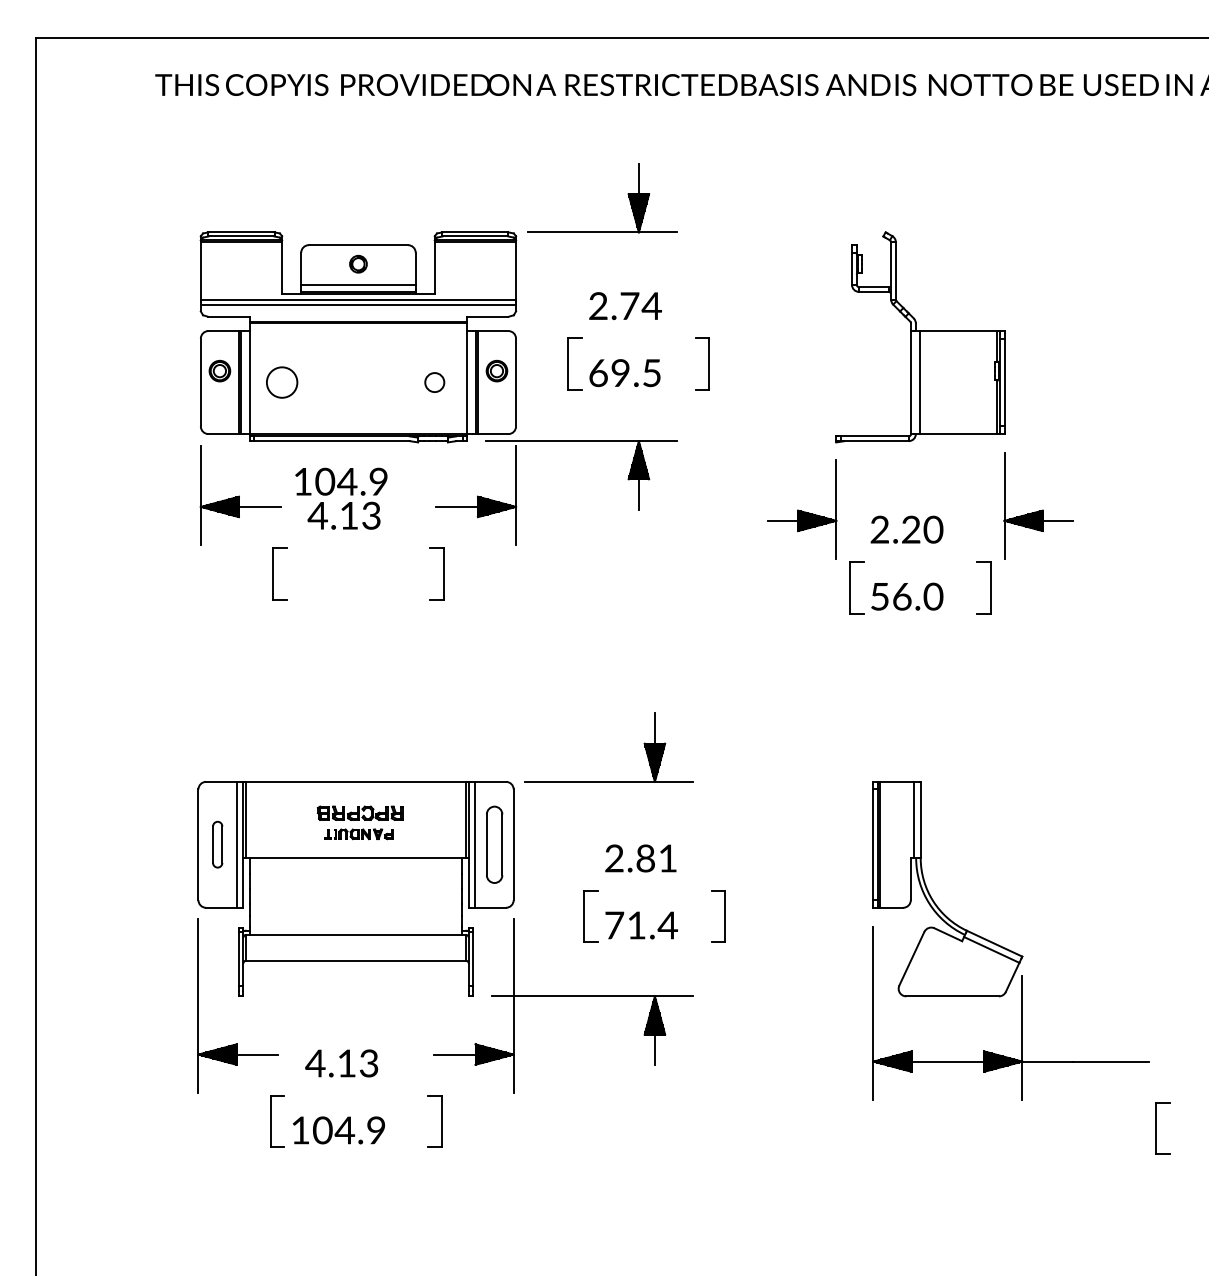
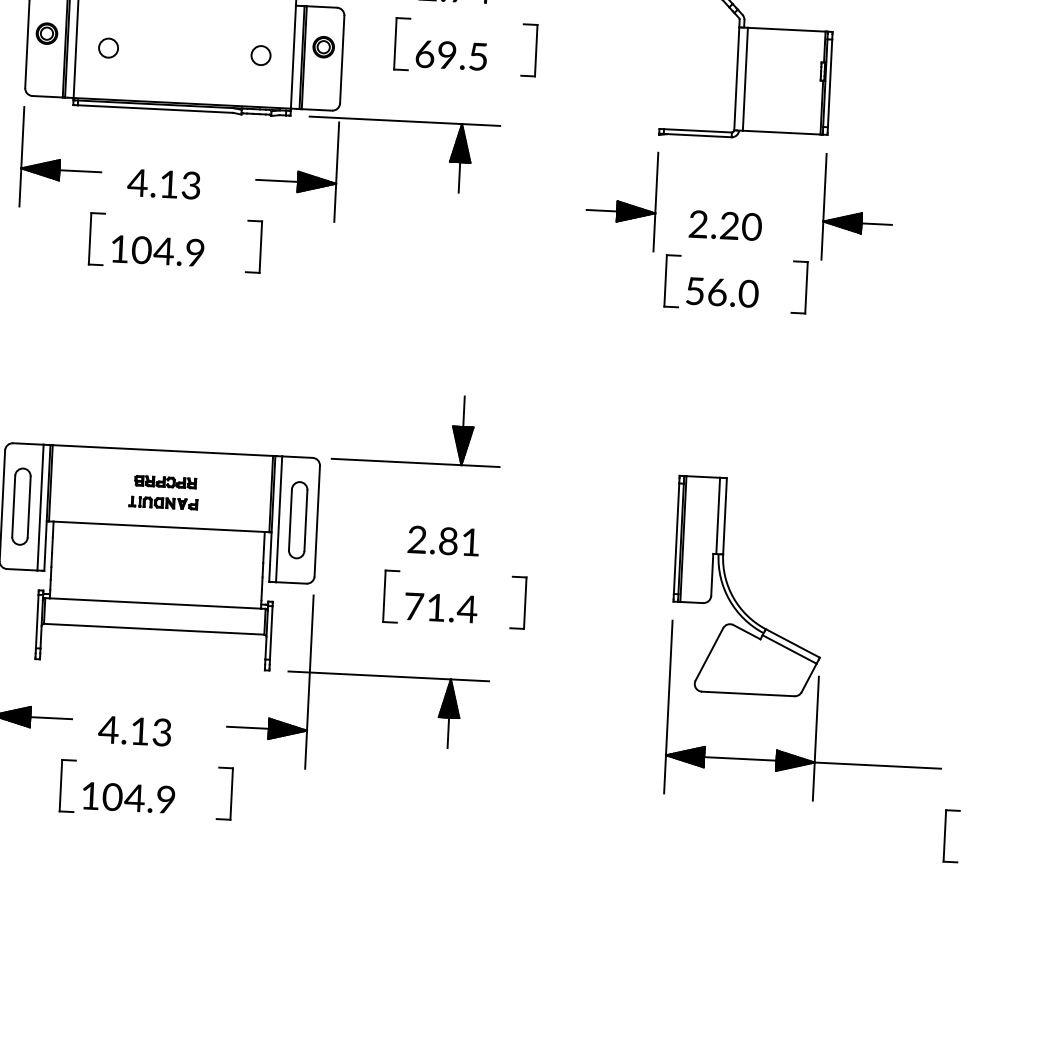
circle: (281, 382) -> (107, 48), size x0.62
text: (341, 481) -> (158, 250), moved
part: (359, 813) -> (164, 482), size x0.71
part: (217, 844) -> (21, 506), size x1.67

